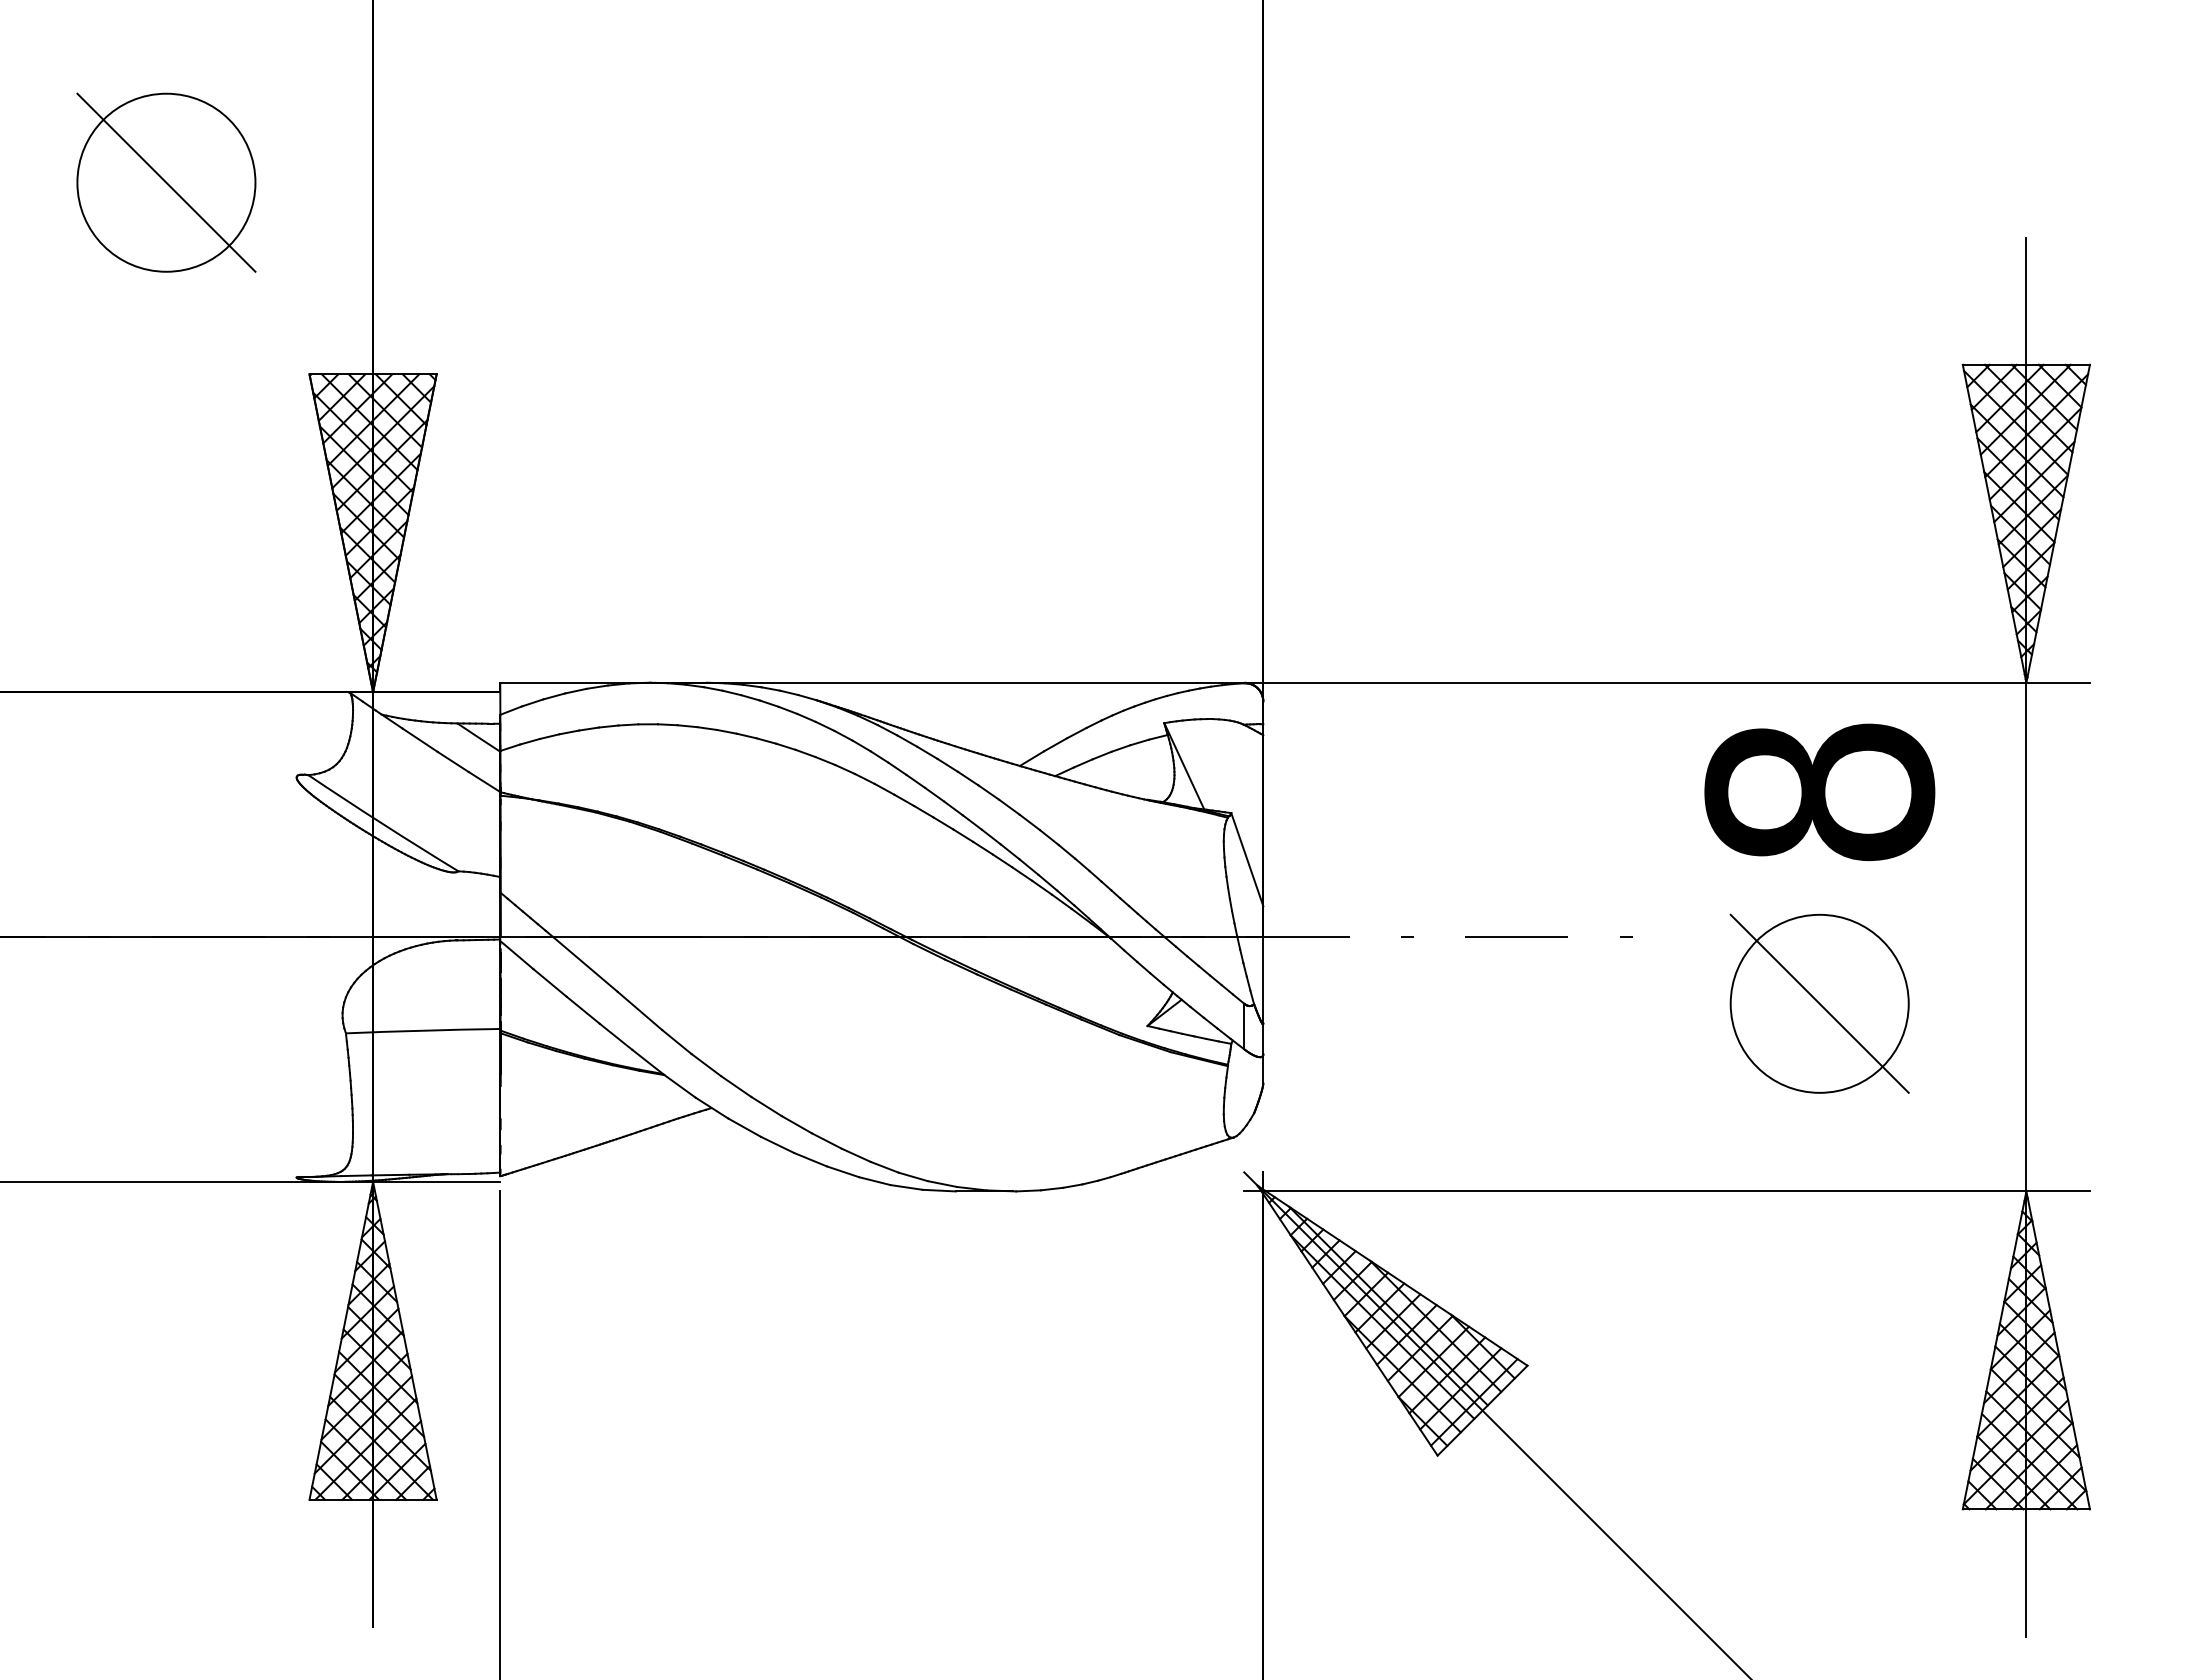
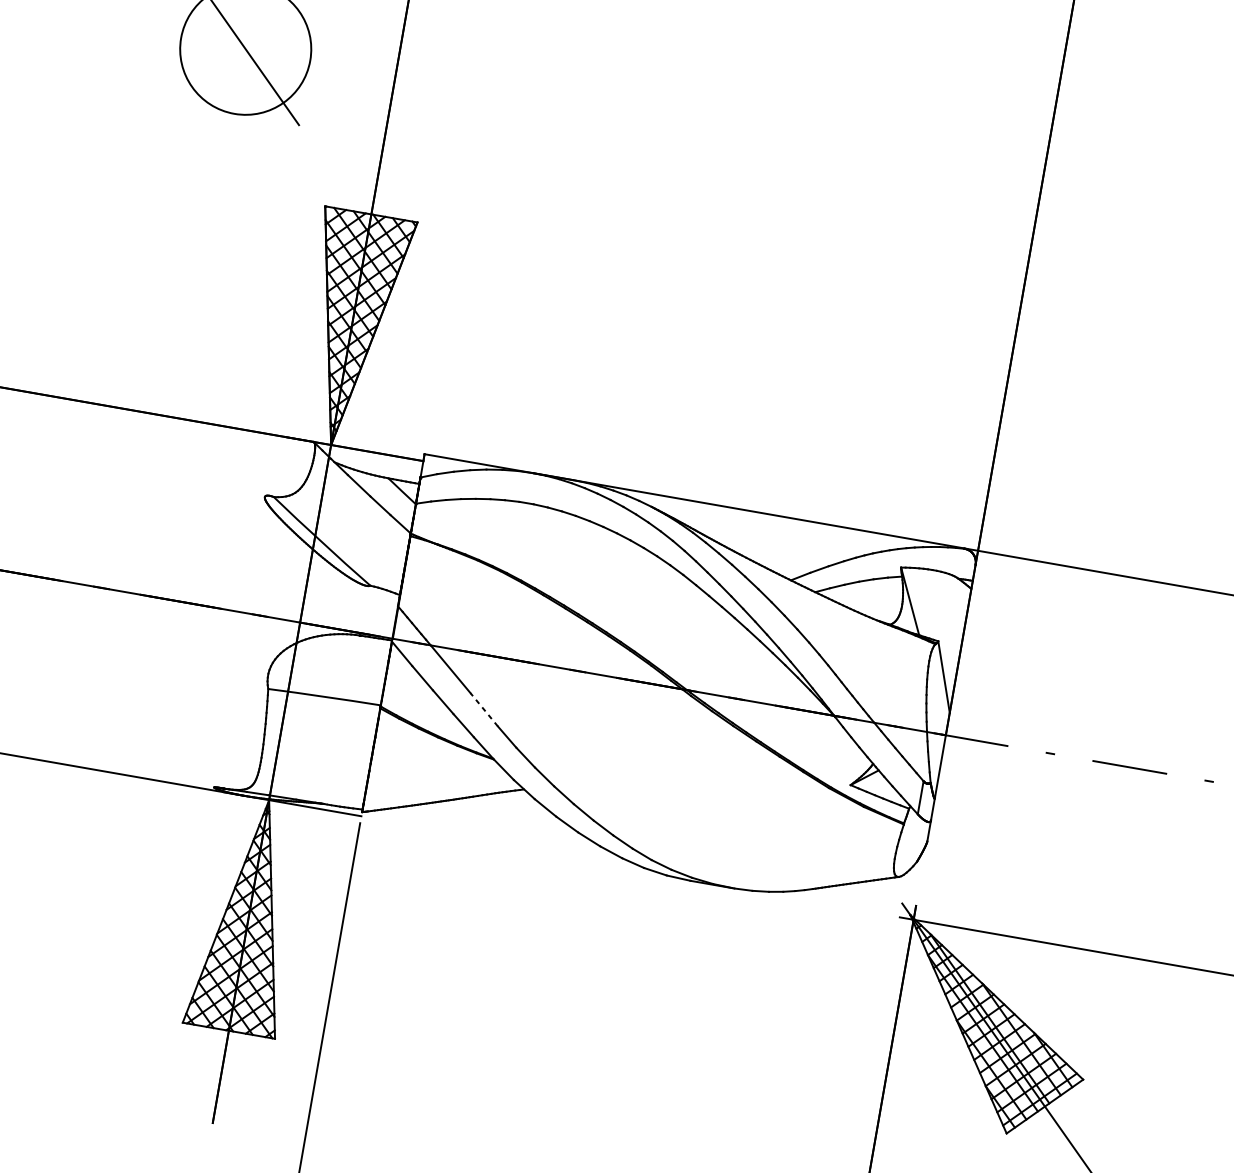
line: (639, 1010) -> (484, 709), solid -> dashed

